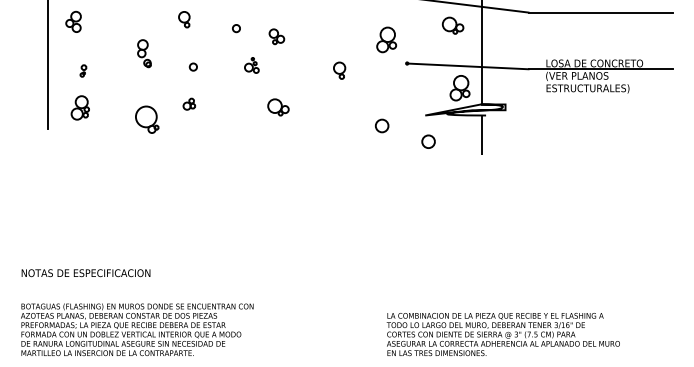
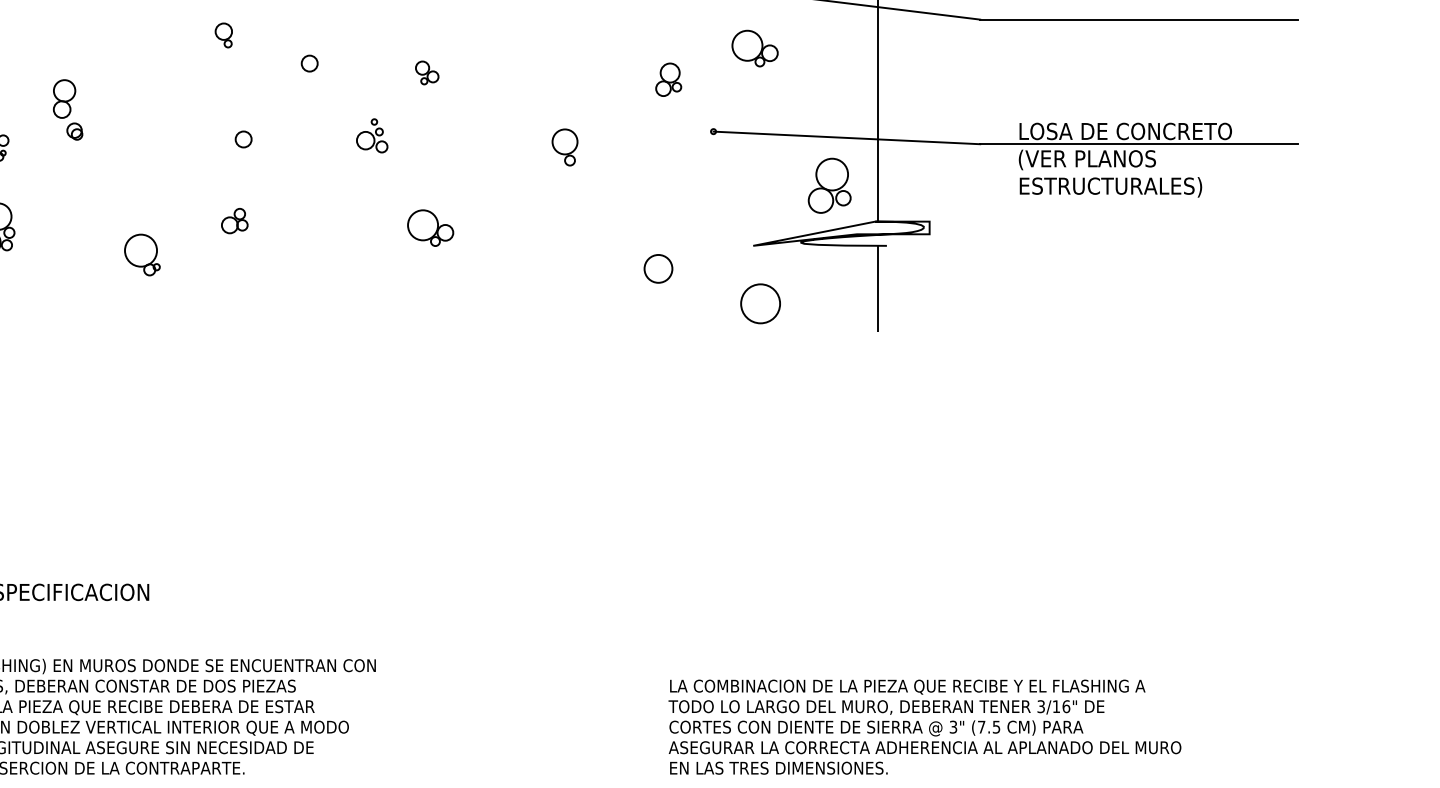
part: (184, 19) -> (224, 34), size x0.7
part: (452, 25) -> (753, 48), moved
circle: (236, 28) -> (309, 63), moved
part: (276, 36) -> (426, 72), size x0.7
part: (386, 39) -> (668, 78), size x0.6
part: (144, 53) -> (68, 109), moved
part: (147, 119) -> (142, 254), size x0.7
circle: (428, 141) -> (760, 302), size x1.4

